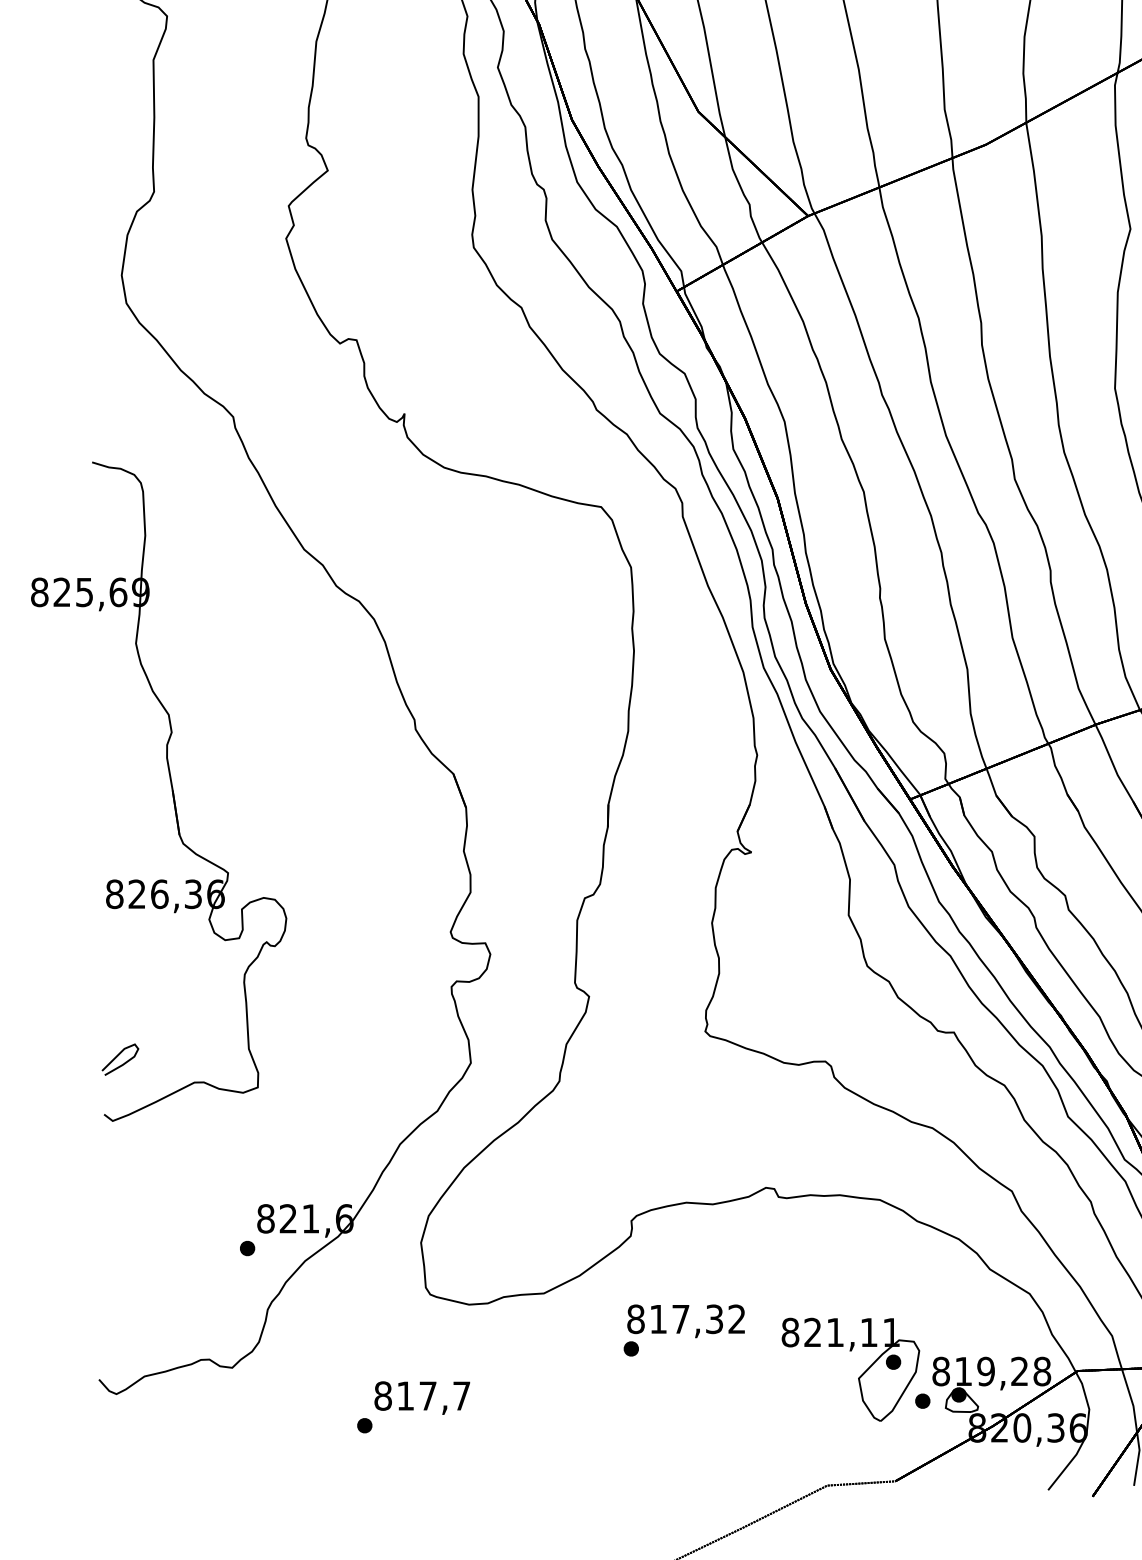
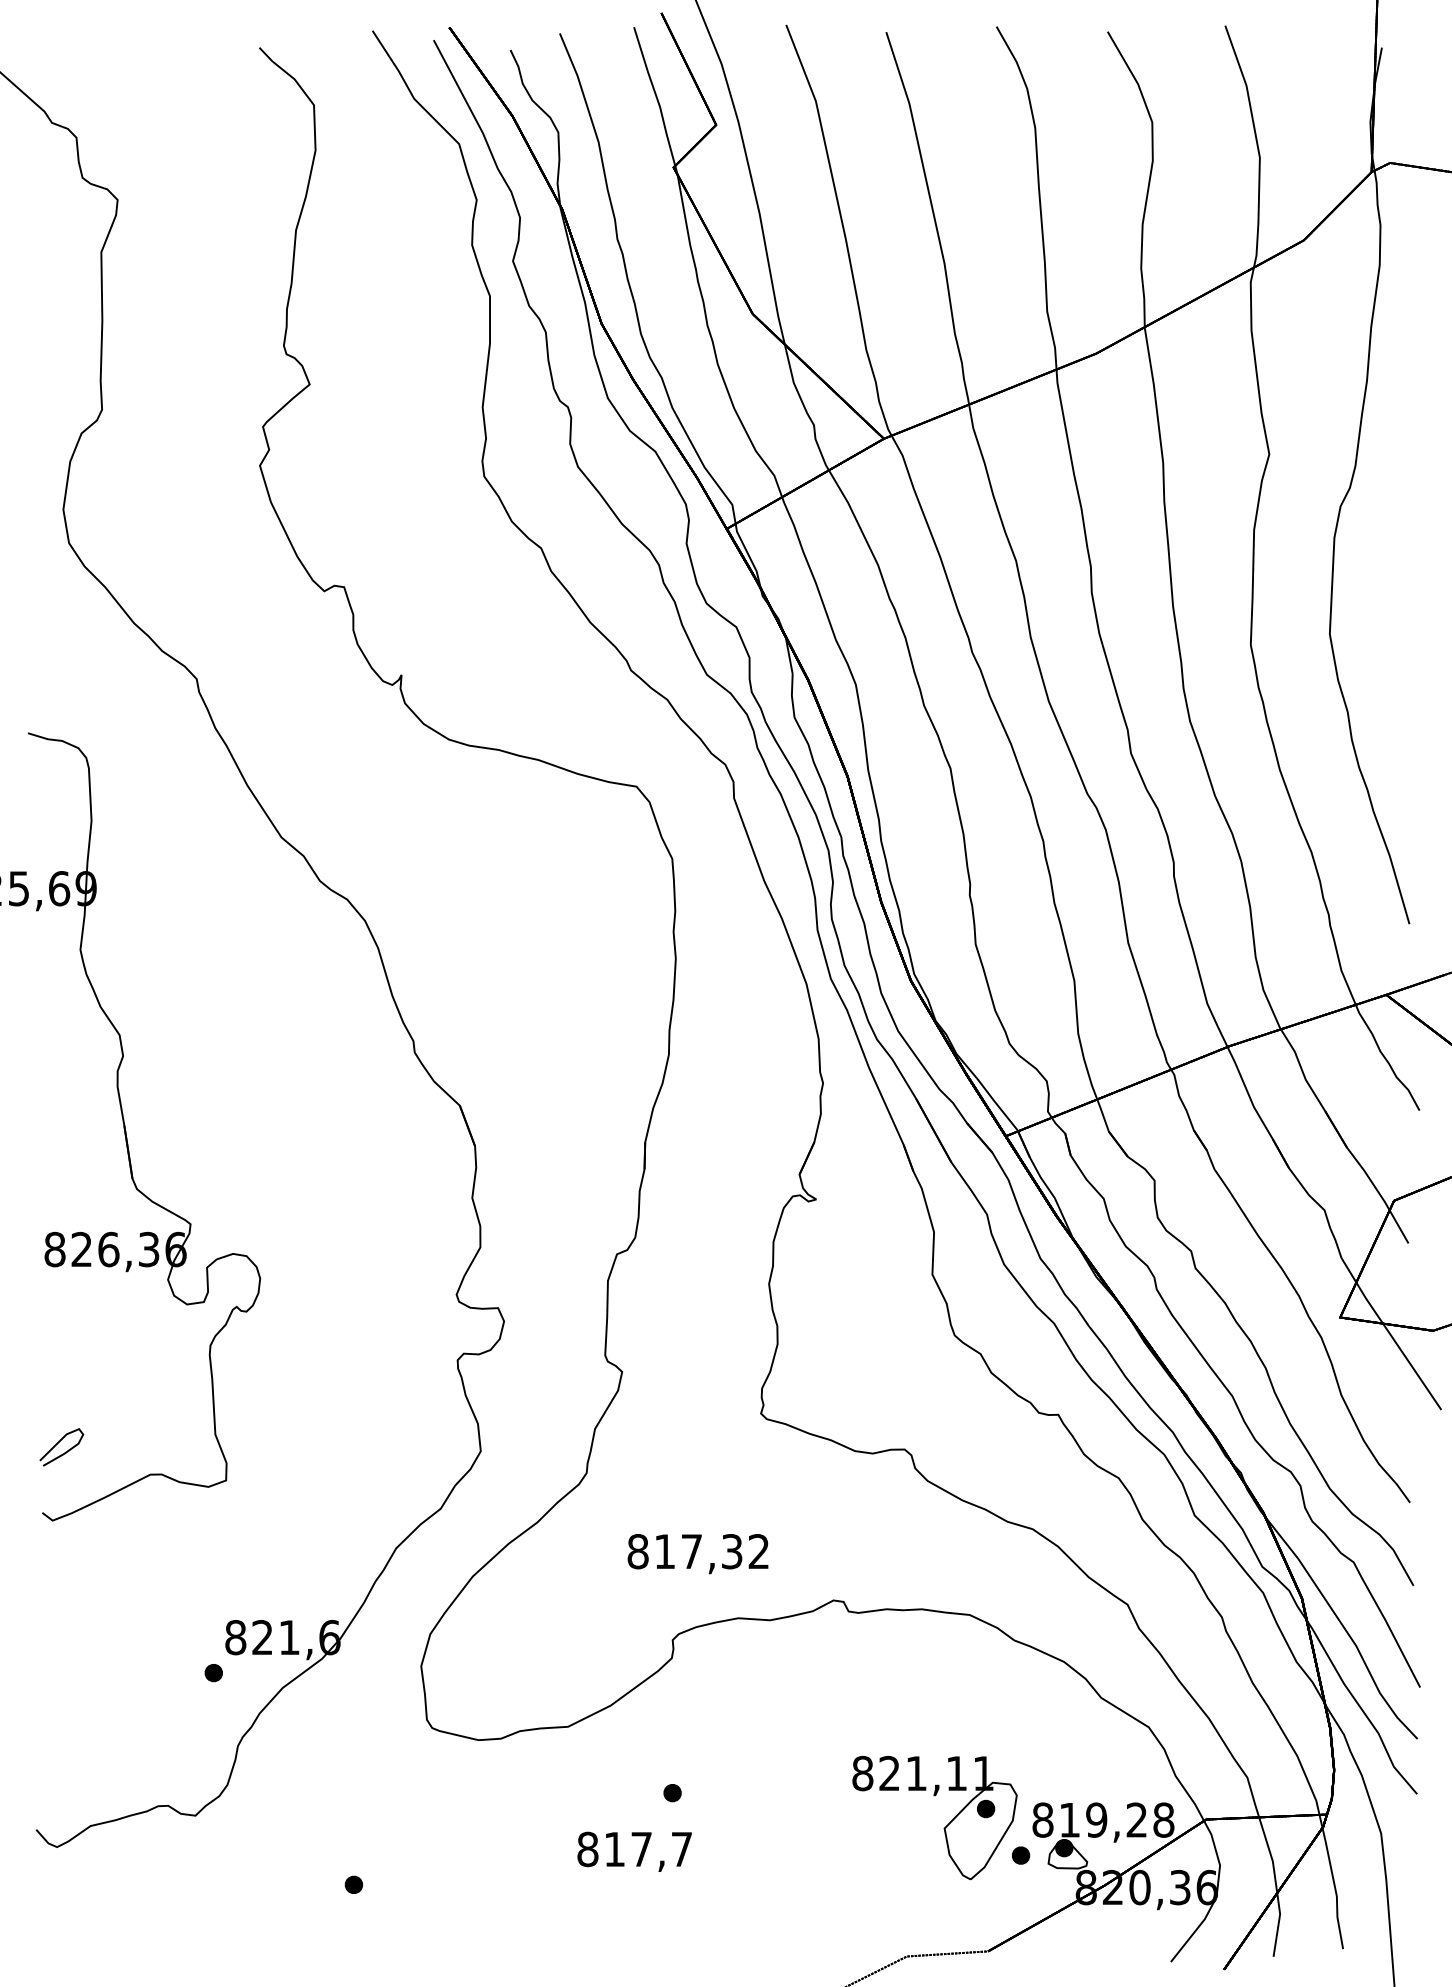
text: (685, 1321) -> (697, 1554), moved
text: (422, 1397) -> (634, 1851), moved

